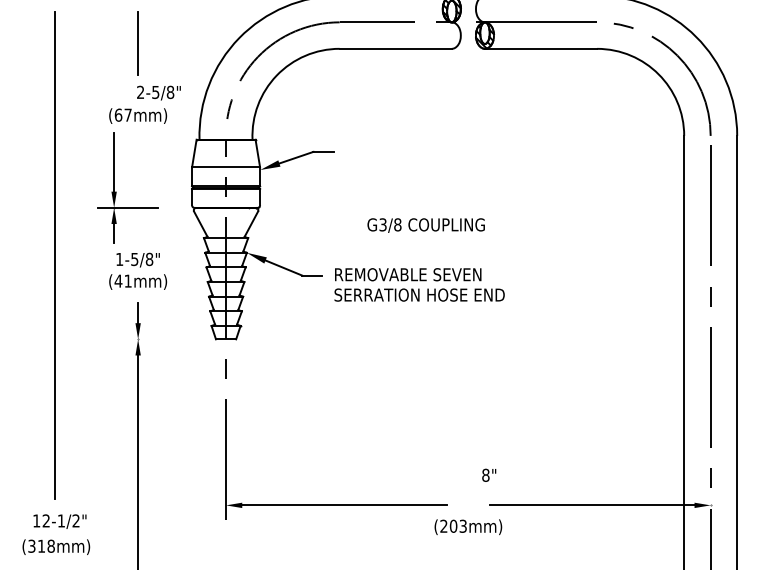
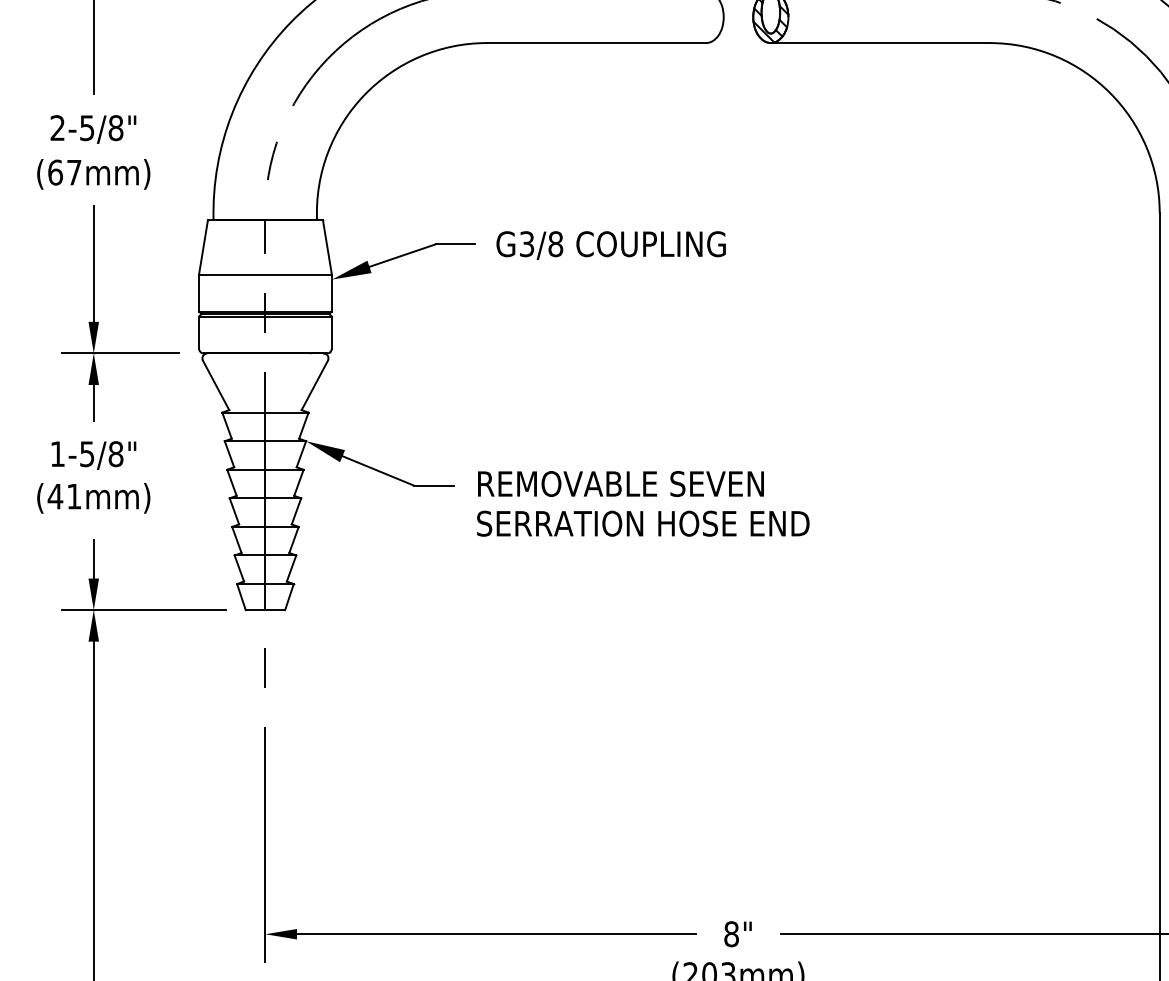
text: (158, 92) -> (92, 128), moved
part: (116, 191) -> (98, 321), moved
text: (425, 225) -> (609, 245), moved
line: (163, 339) -> (143, 610), added
text: (489, 474) -> (738, 932), moved

